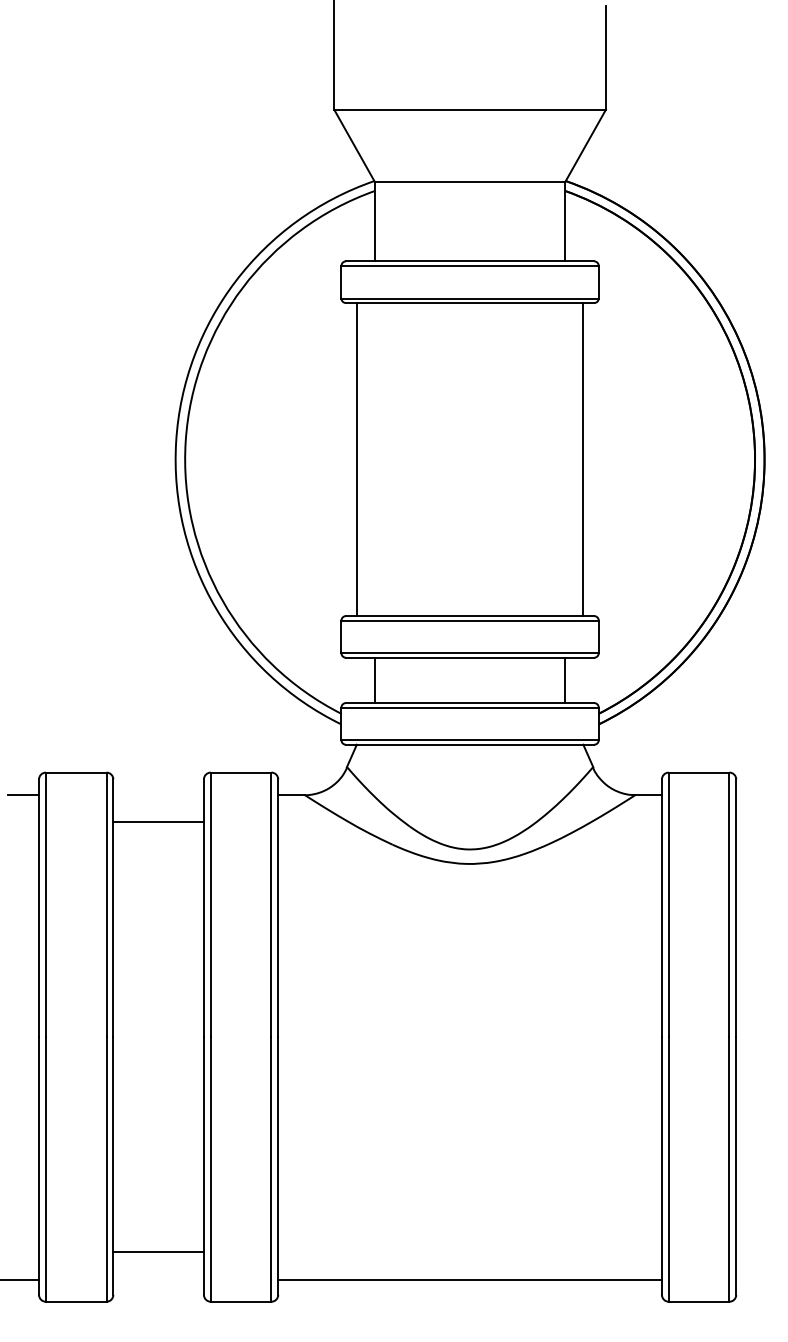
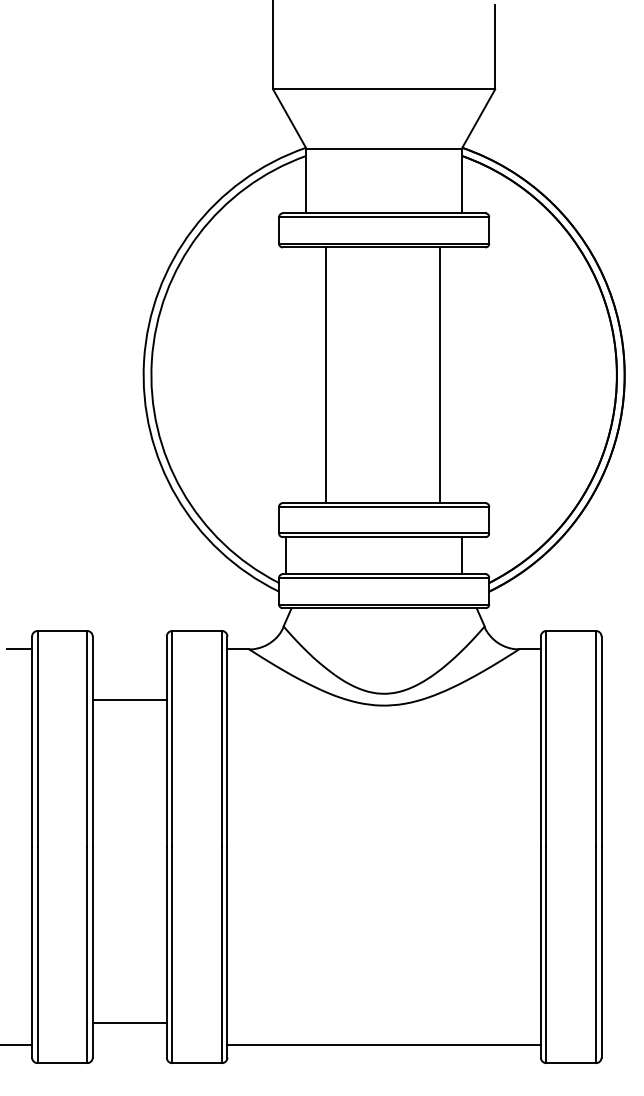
line: (356, 459) -> (325, 375), moved
line: (583, 459) -> (440, 375), moved
line: (374, 680) -> (285, 555), moved
line: (158, 821) -> (129, 699), moved

